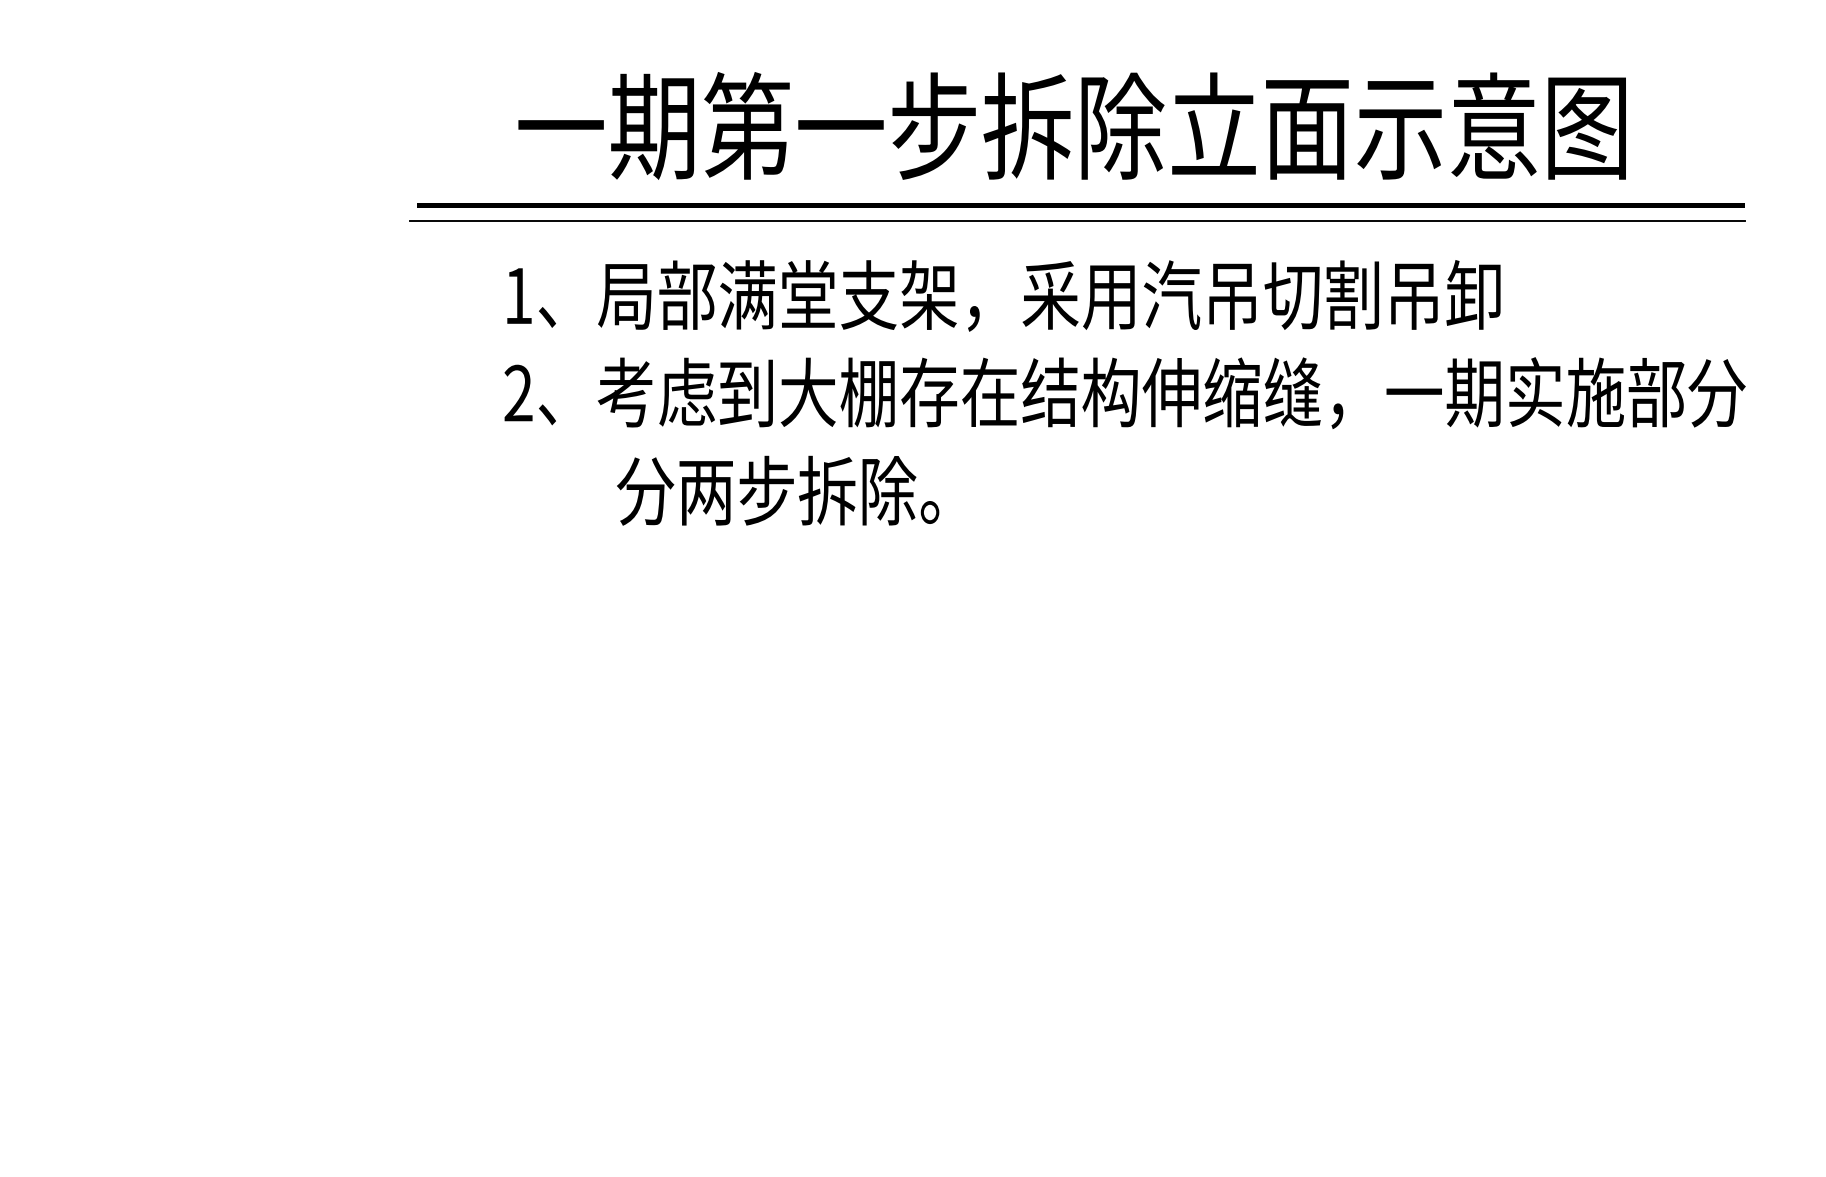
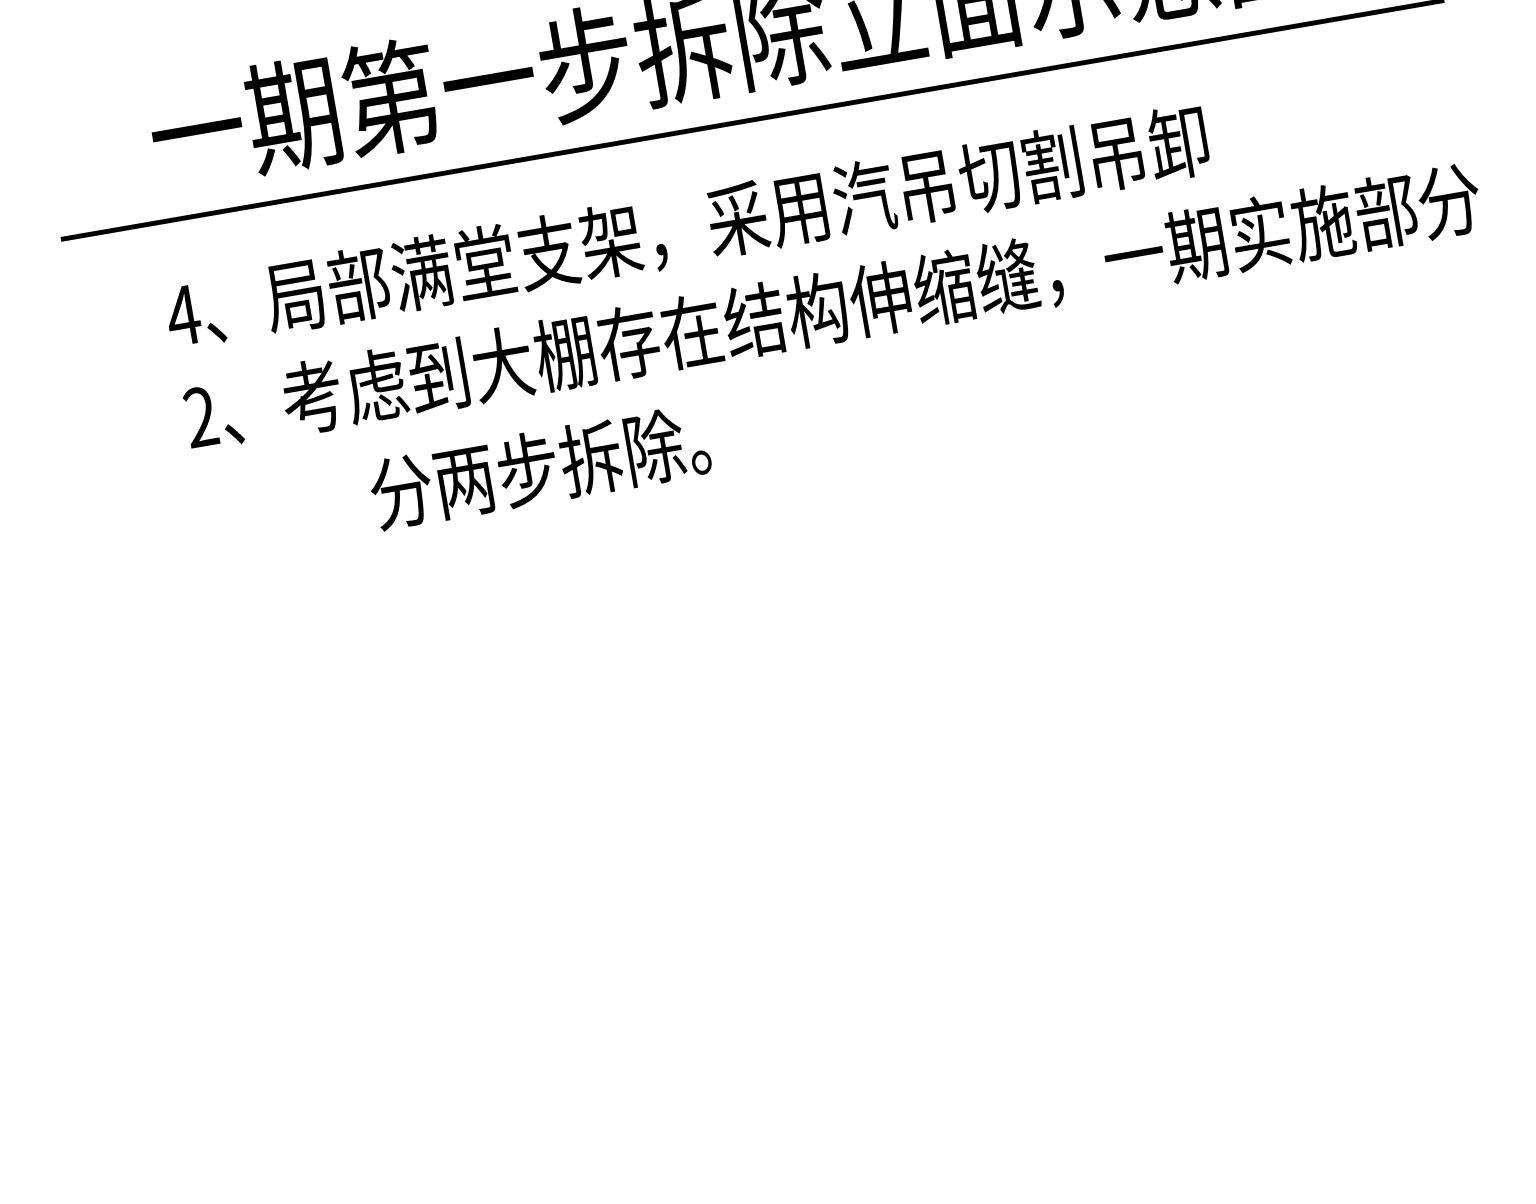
line: (1077, 220) -> (752, 136), removed
text: (518, 295) -> (183, 315), 1 -> 4
text: (778, 490) -> (539, 467), moved

